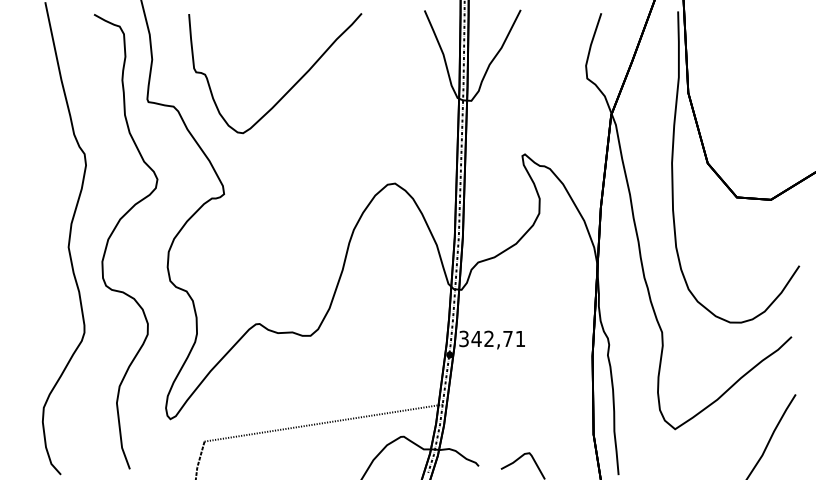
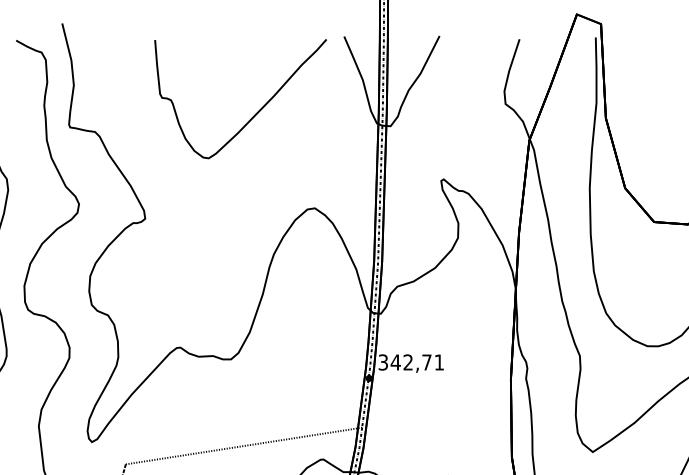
curve: (291, 86) -> (256, 111), moved

